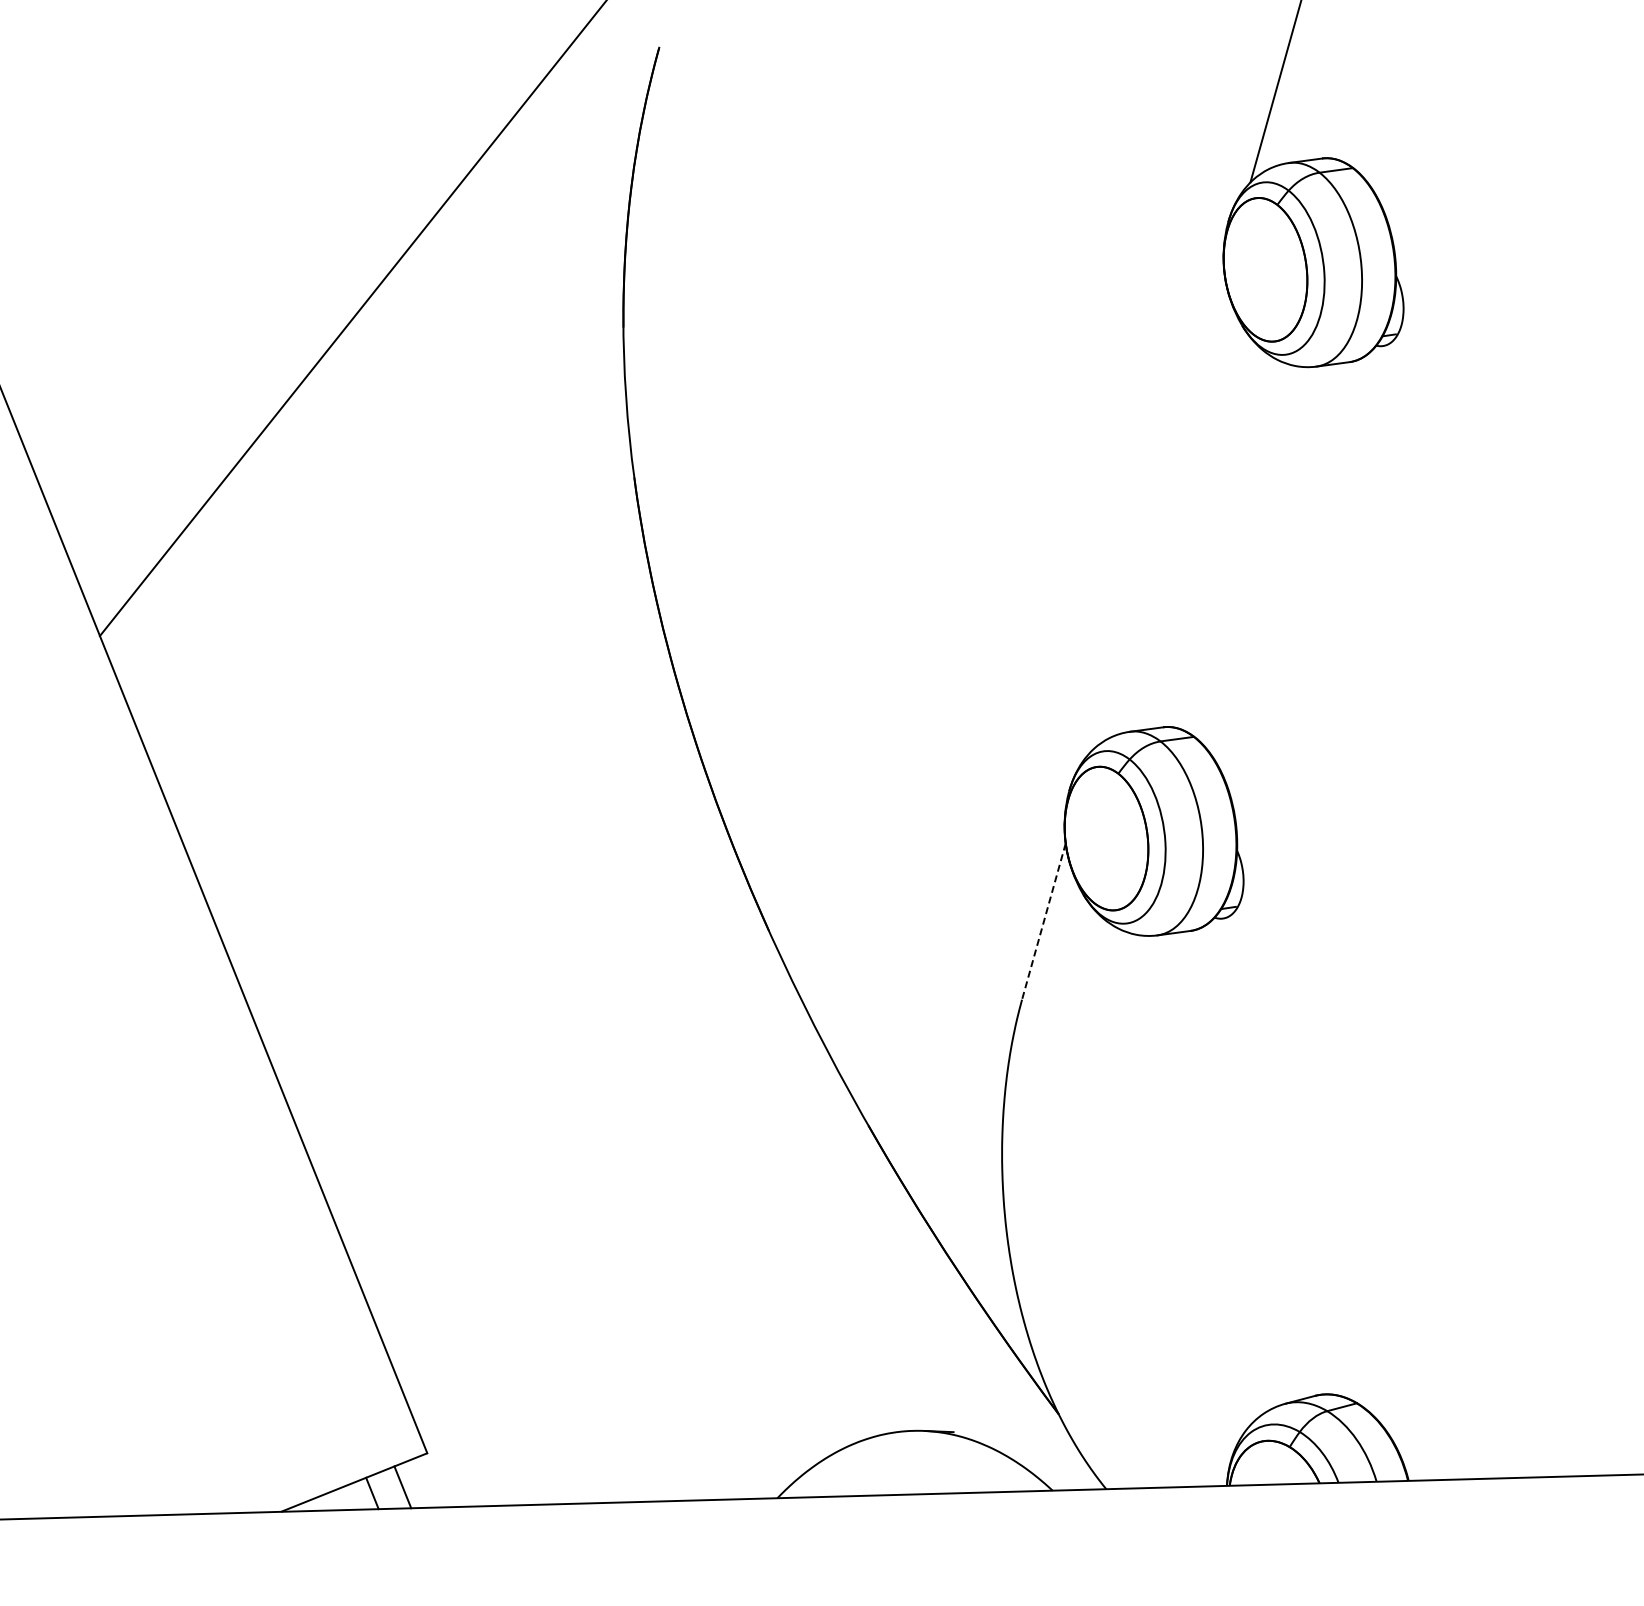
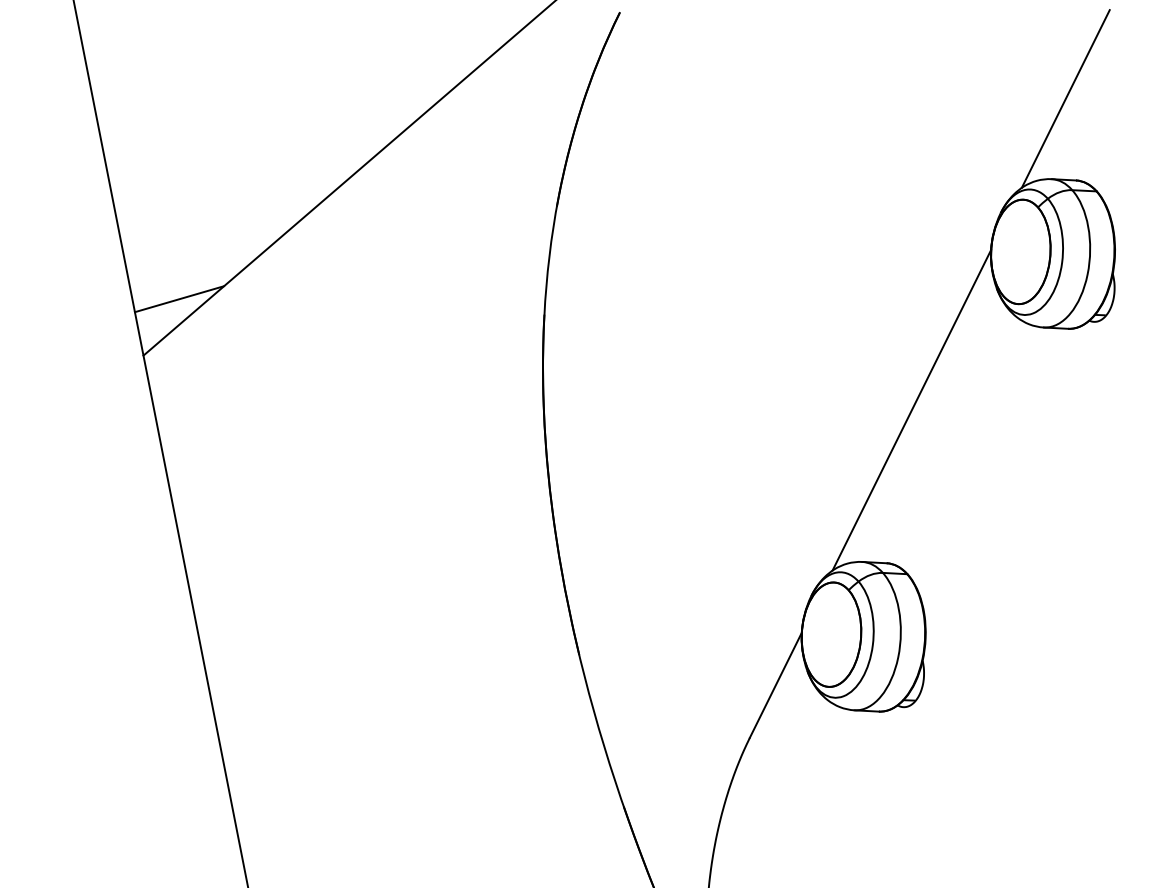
line: (1157, 512) -> (911, 409), added
line: (134, 550) -> (179, 299), added
line: (1043, 922) -> (775, 685), dashed -> solid

